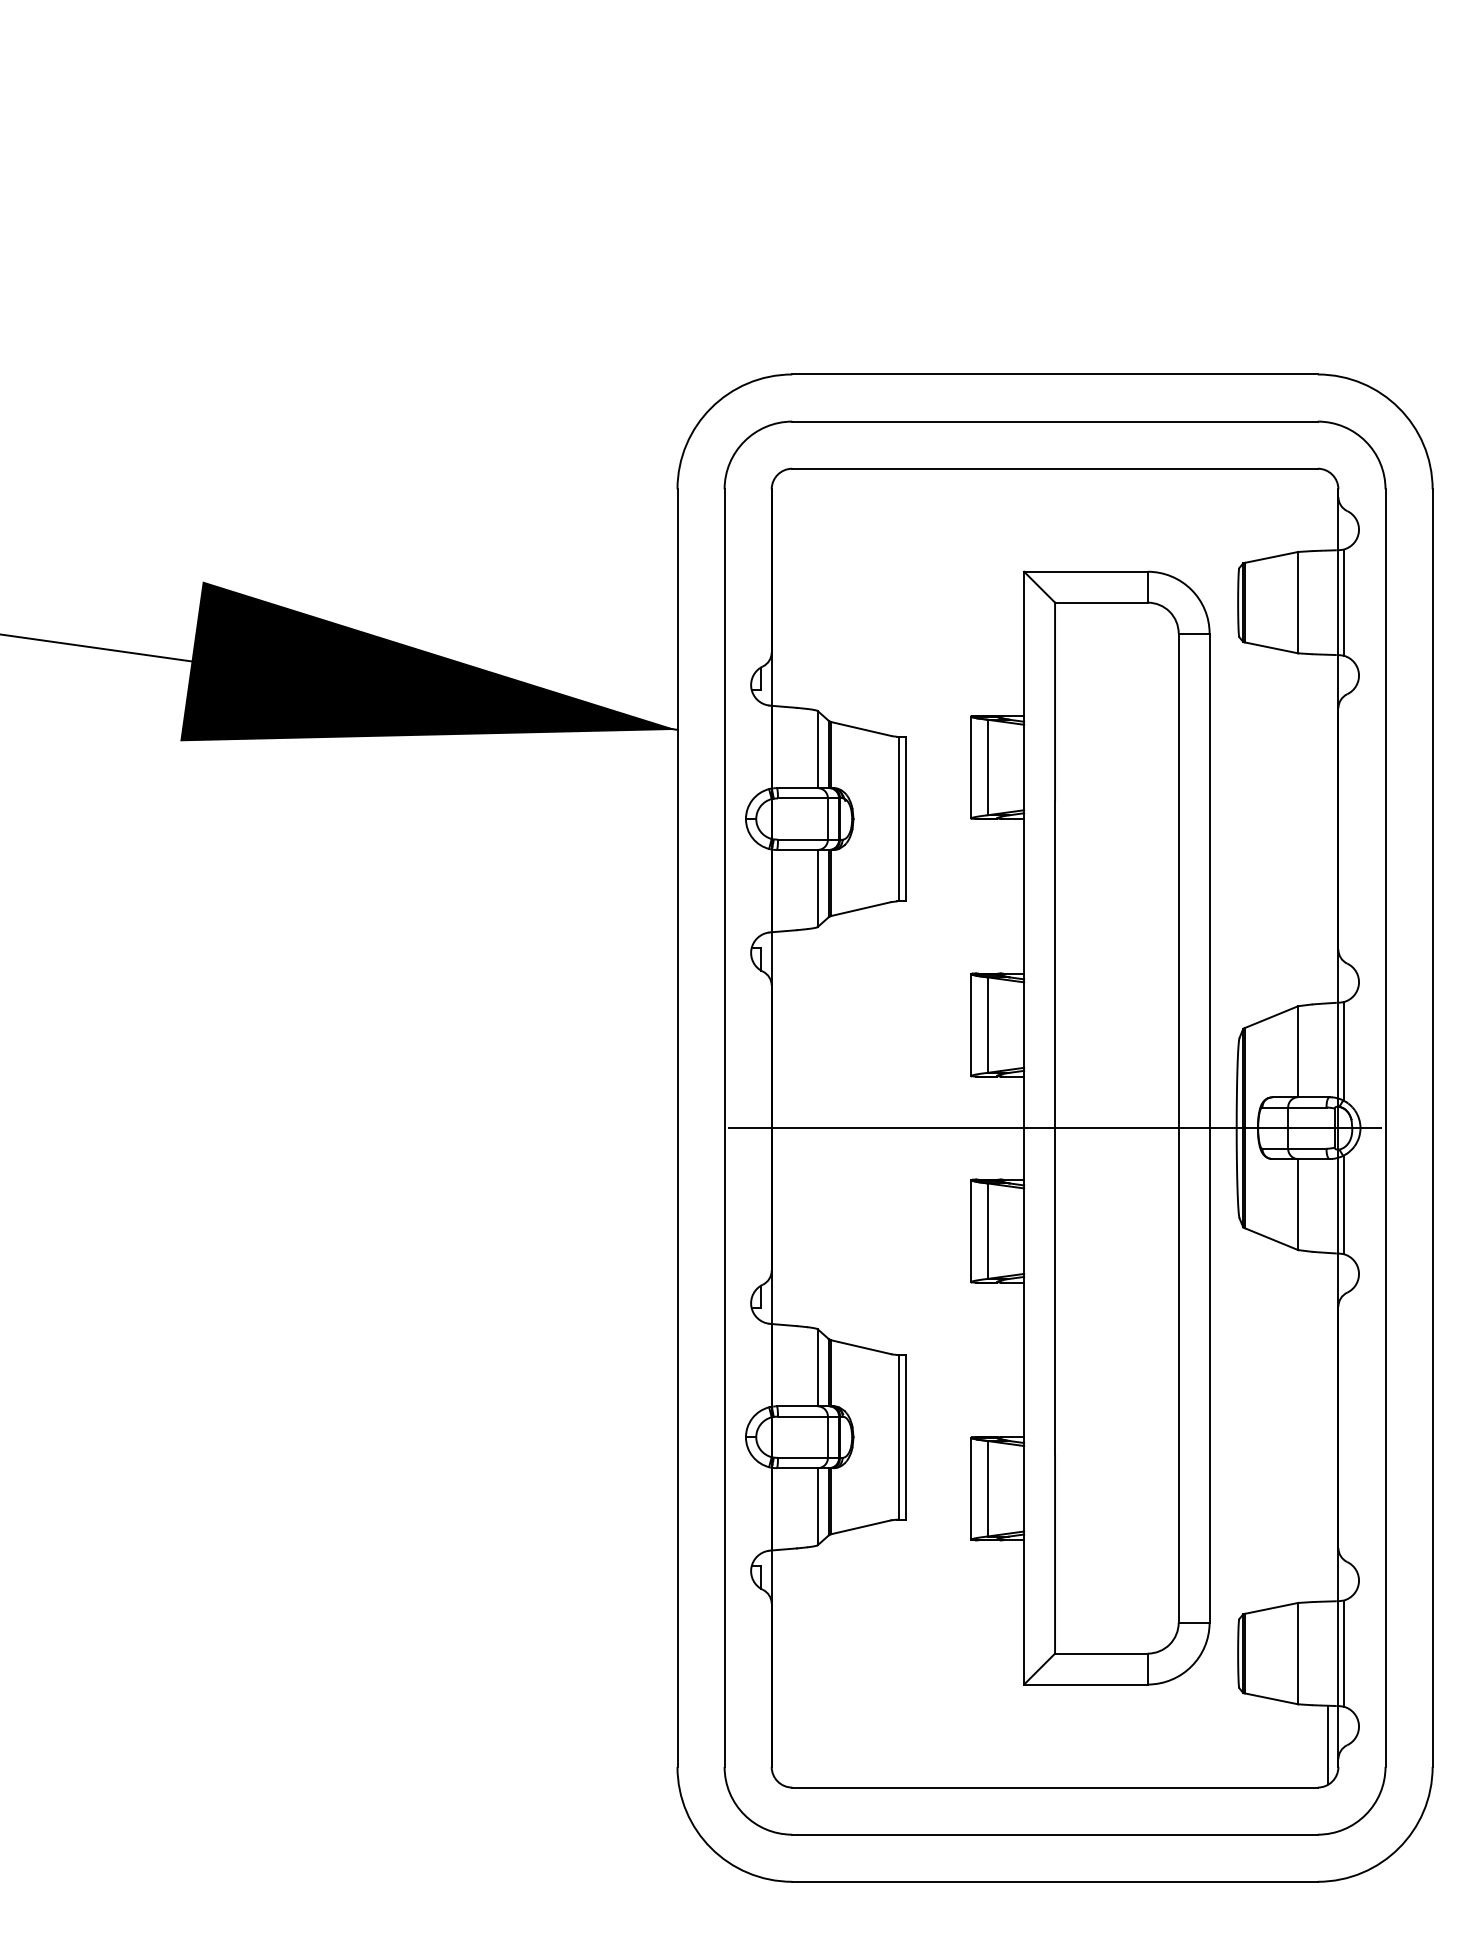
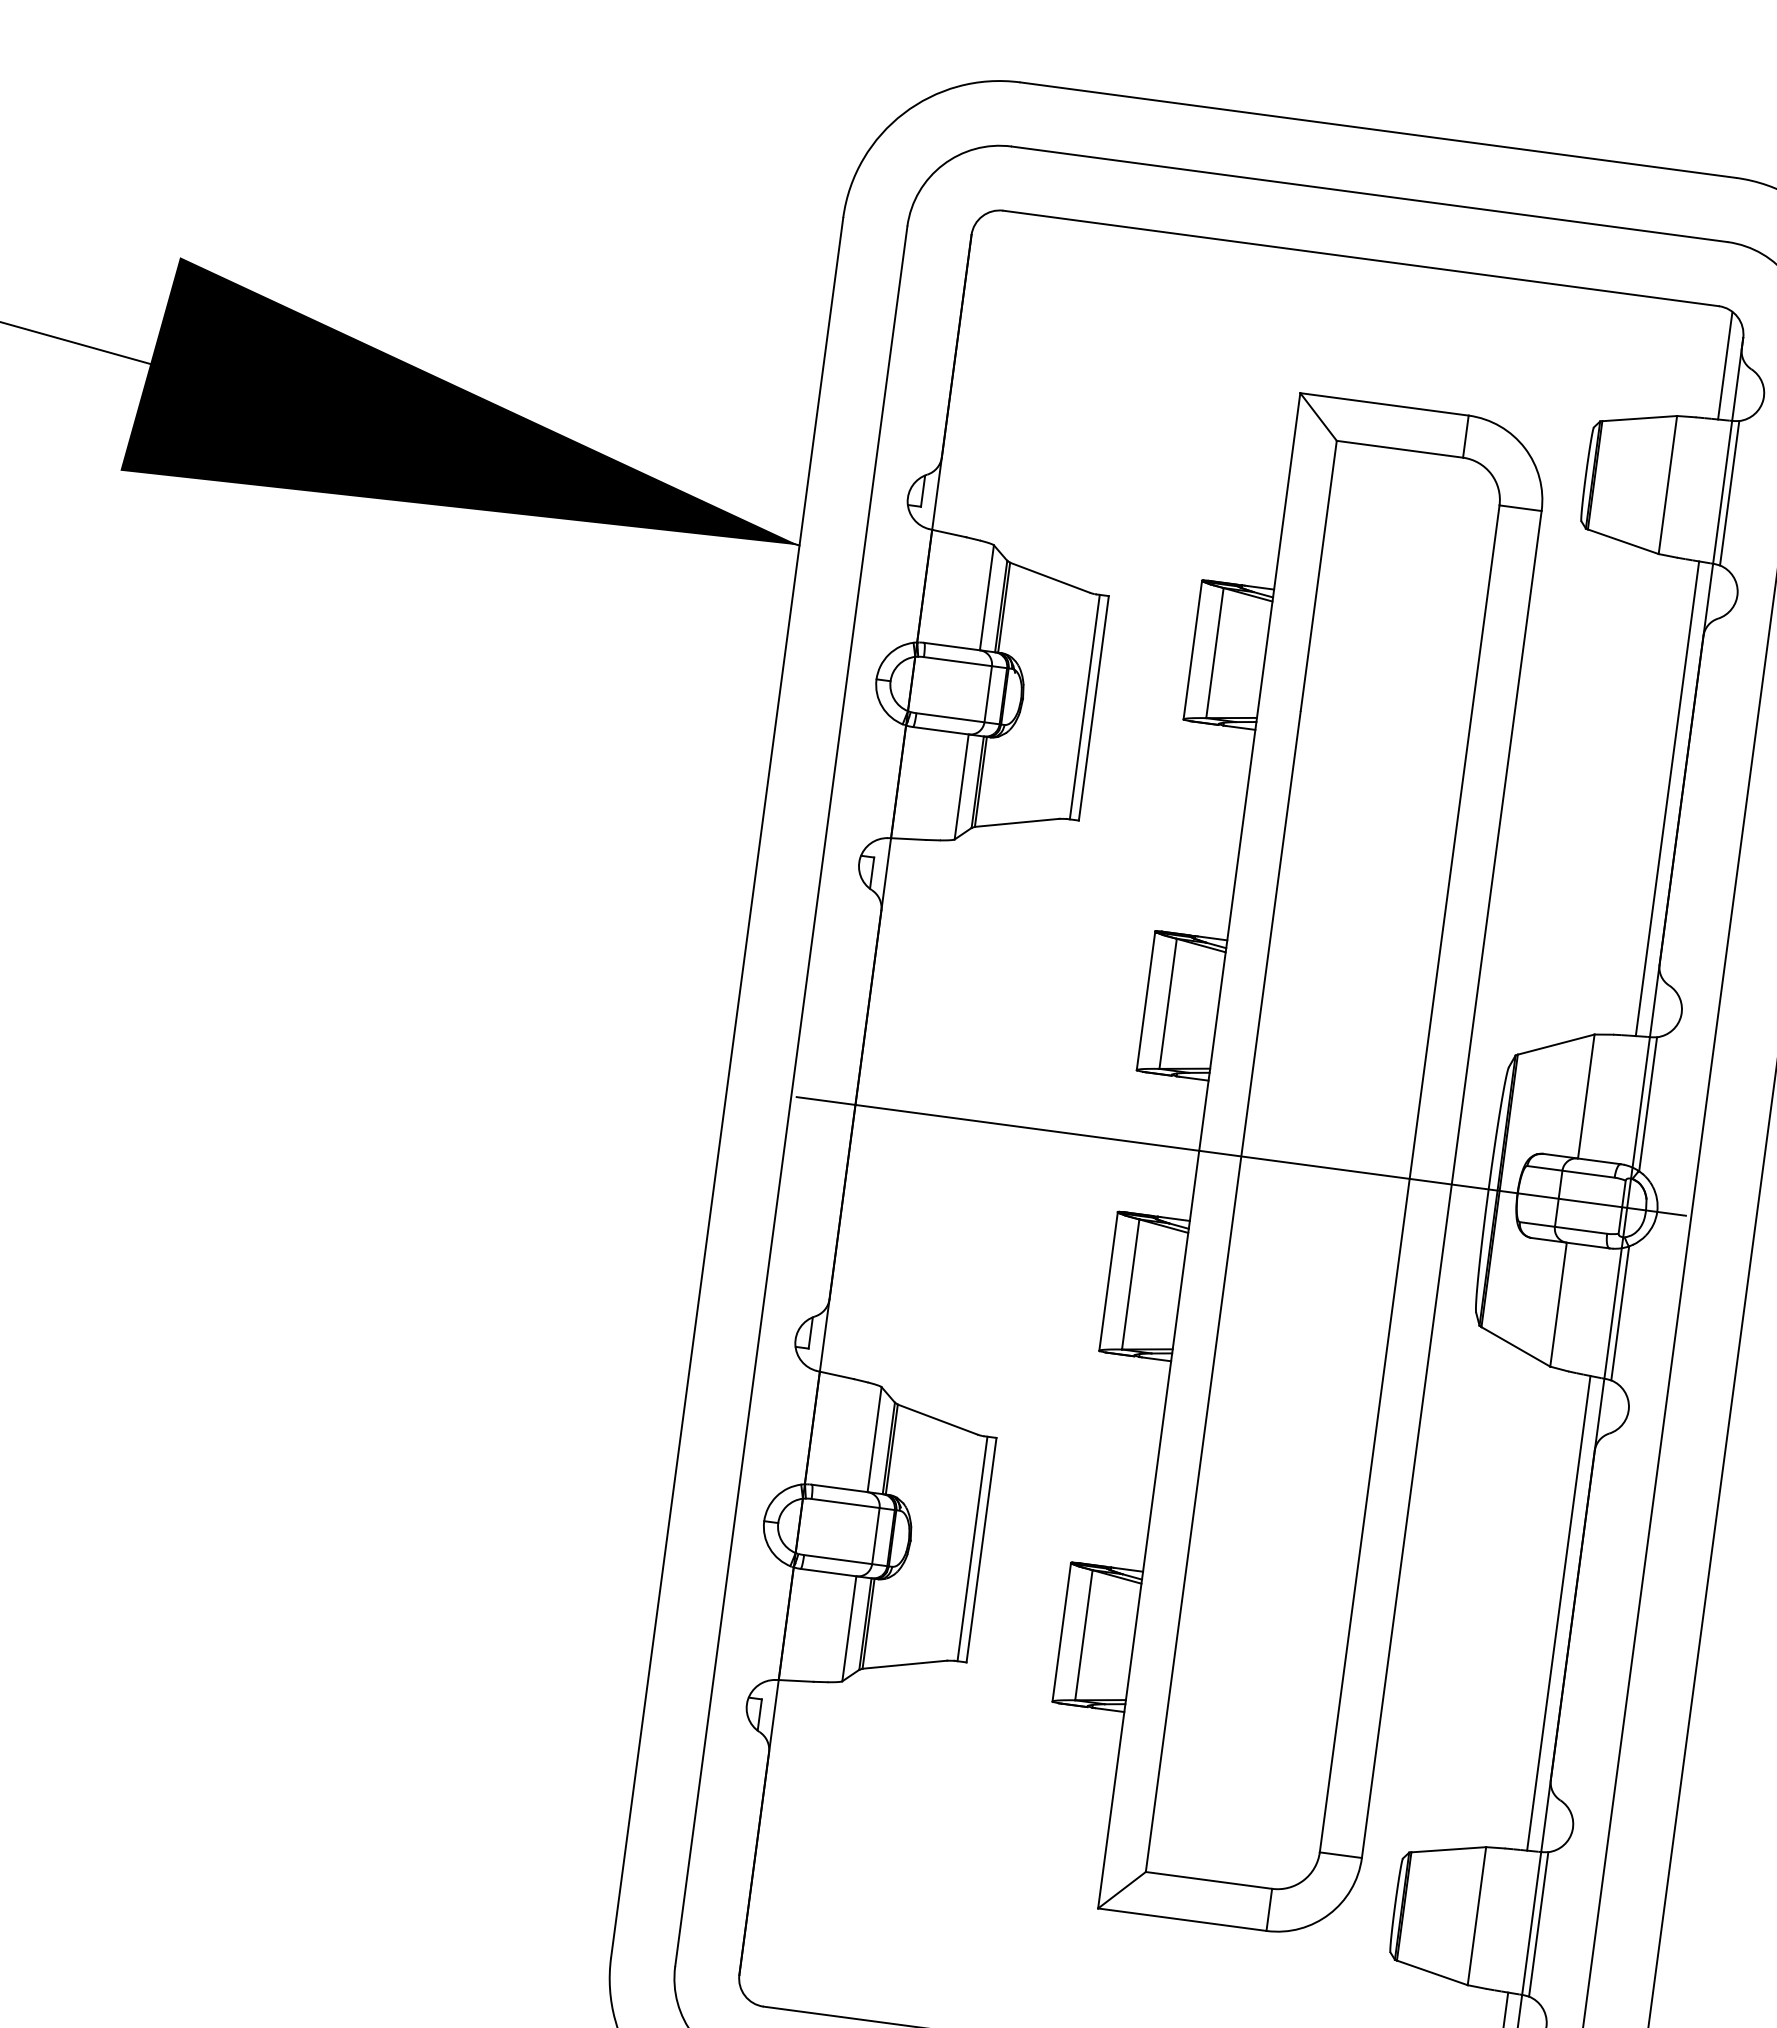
line: (1328, 510) -> (1725, 365), added
line: (1328, 828) -> (1668, 798), added
line: (1328, 1426) -> (1559, 1612), added

